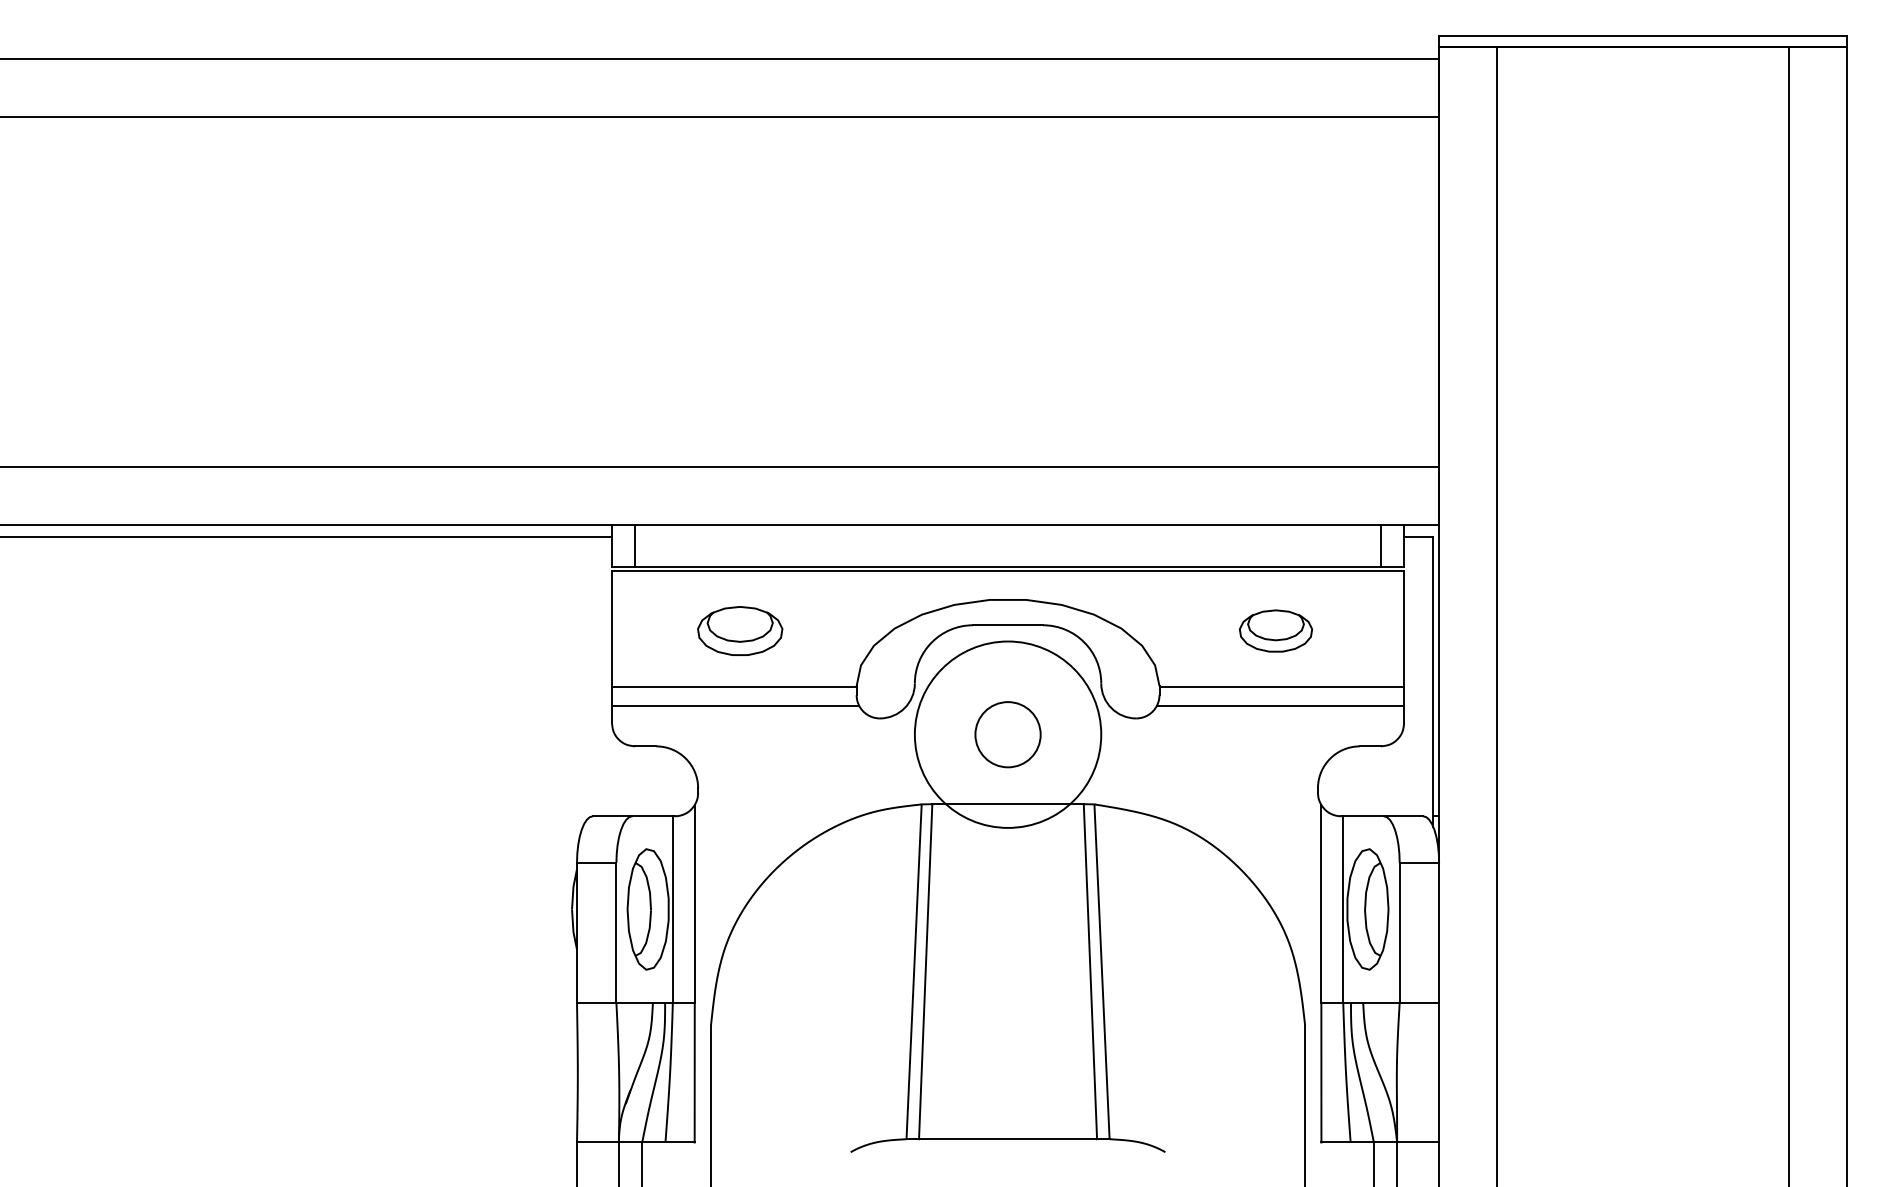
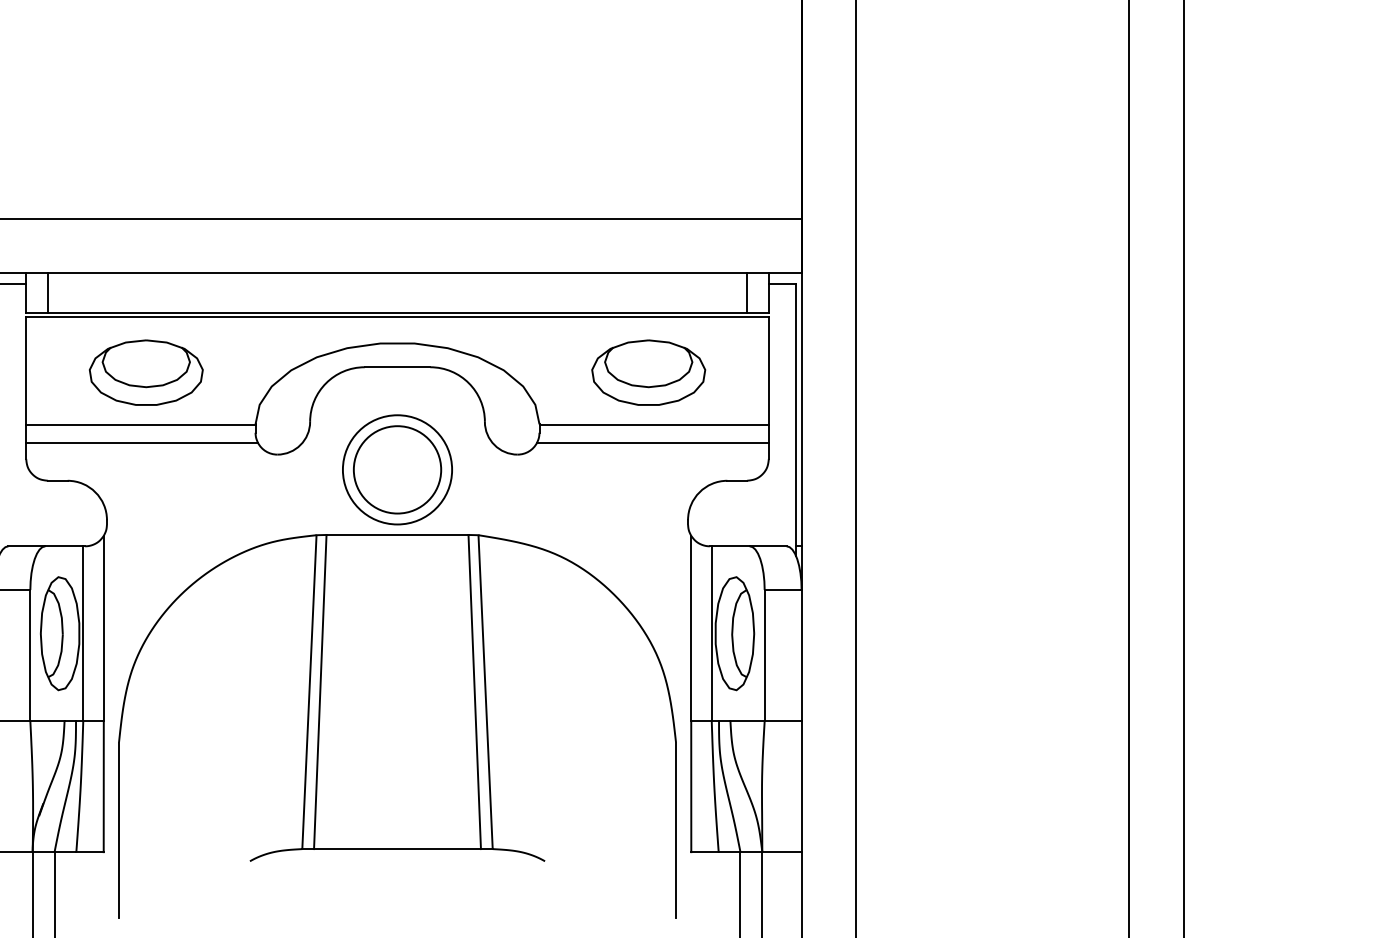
part: (740, 630) -> (146, 372), size x1.43
part: (1275, 630) -> (648, 372), size x1.67
circle: (1007, 734) -> (396, 469), size x0.62
circle: (1007, 734) -> (396, 469), size x1.43

